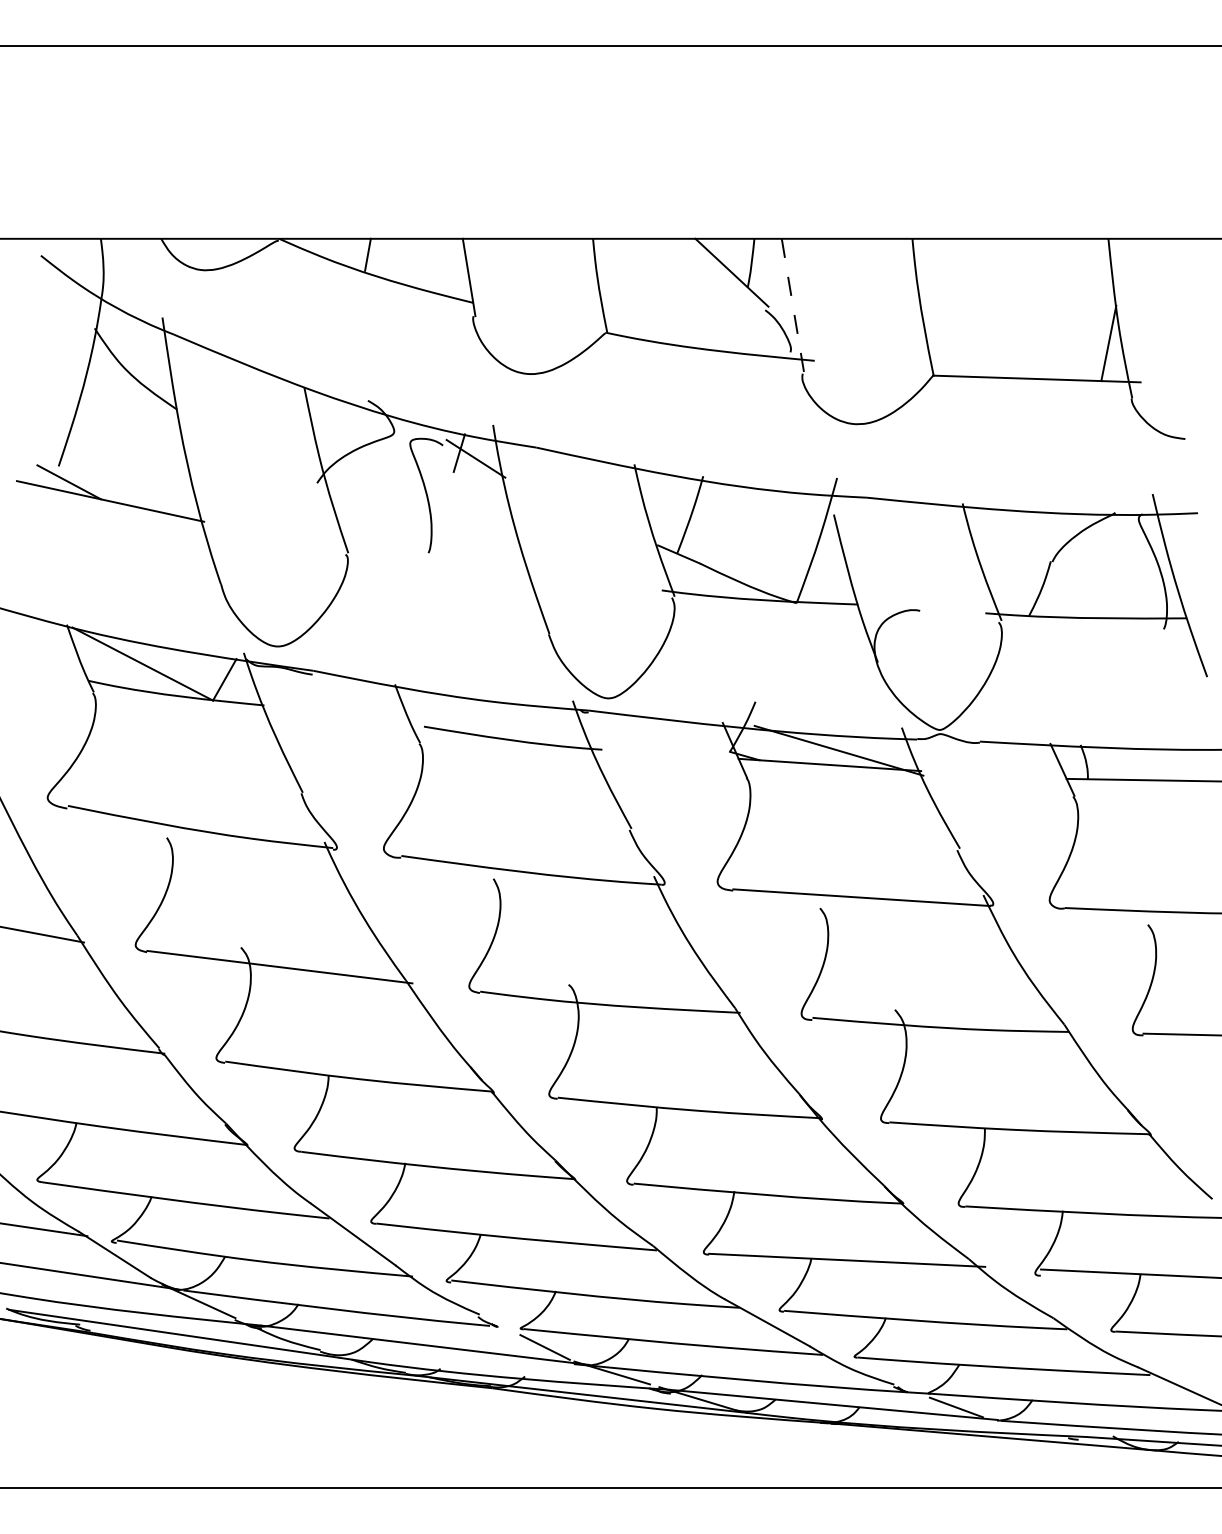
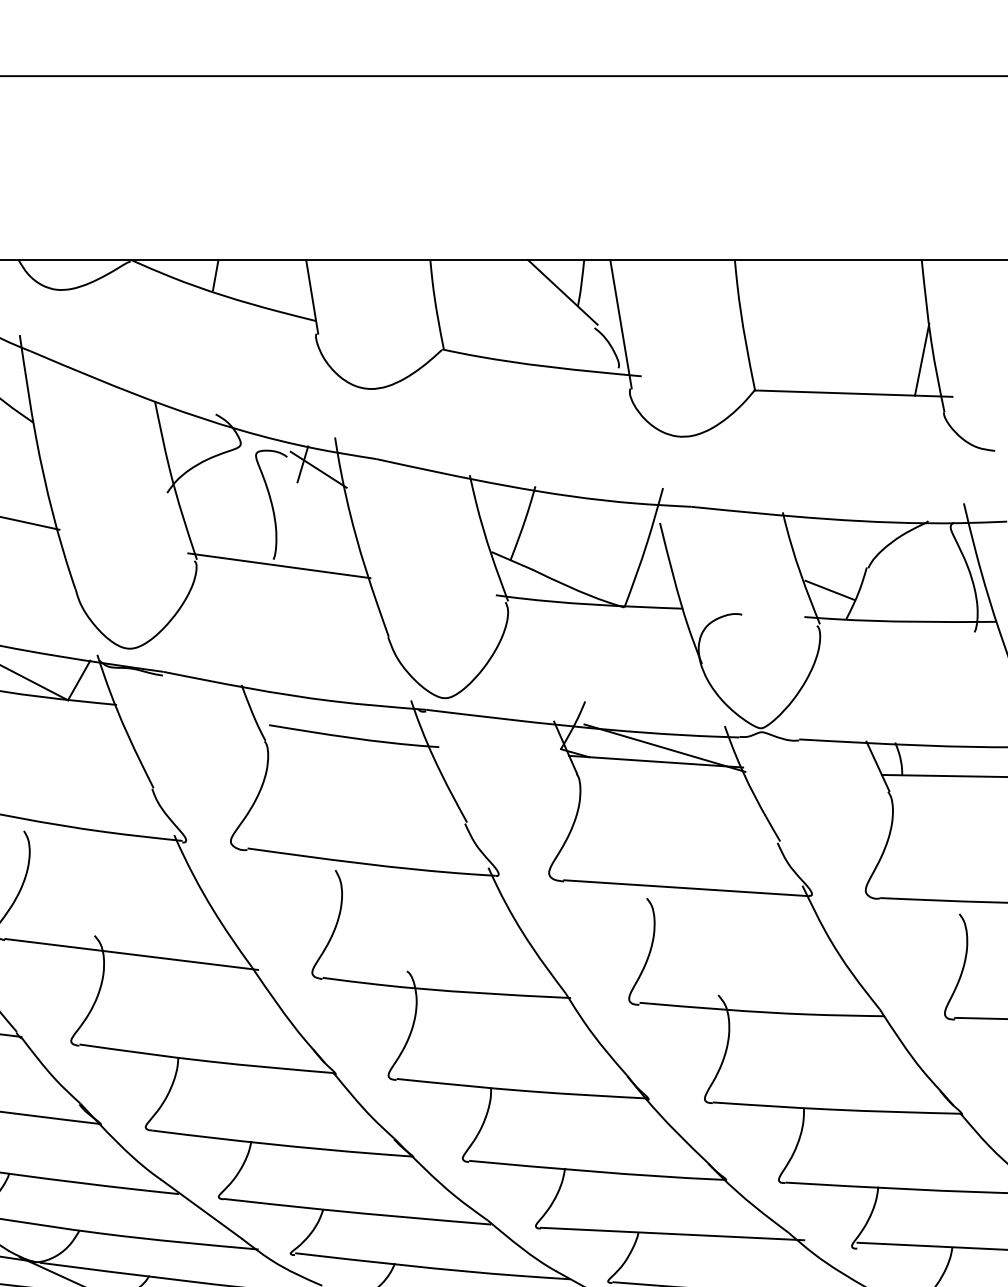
line: (793, 306) -> (621, 324), dashed -> solid
line: (434, 559) -> (279, 565), added
line: (1012, 585) -> (830, 590), added

